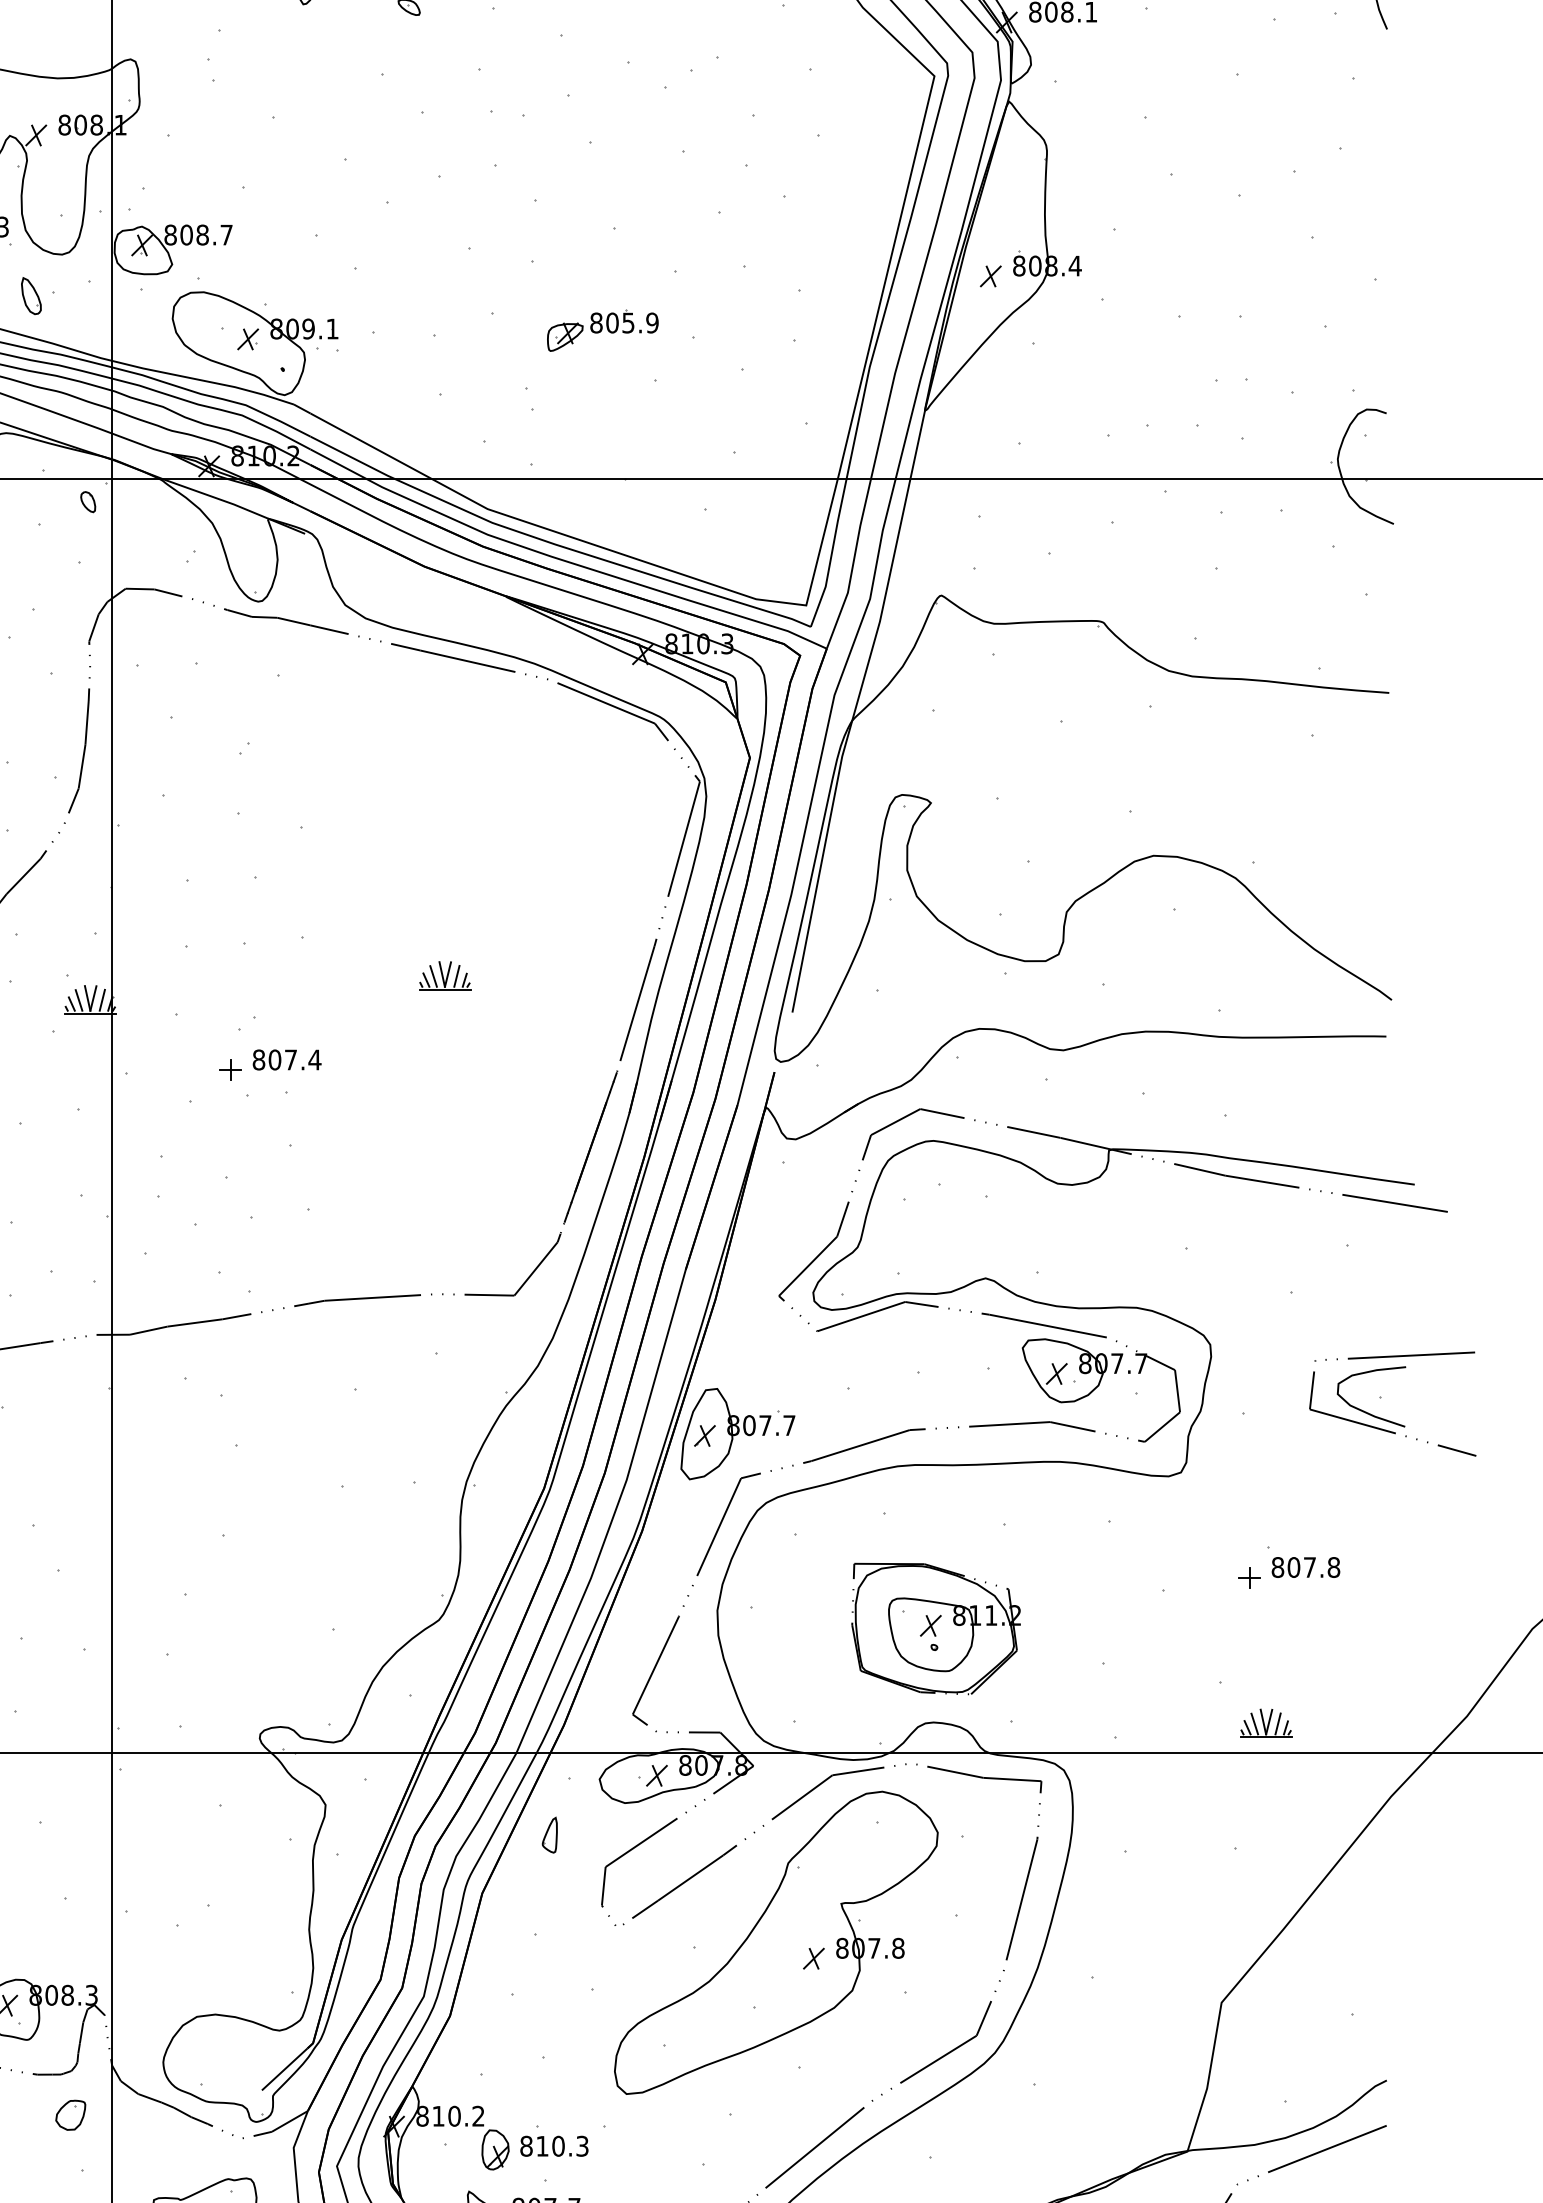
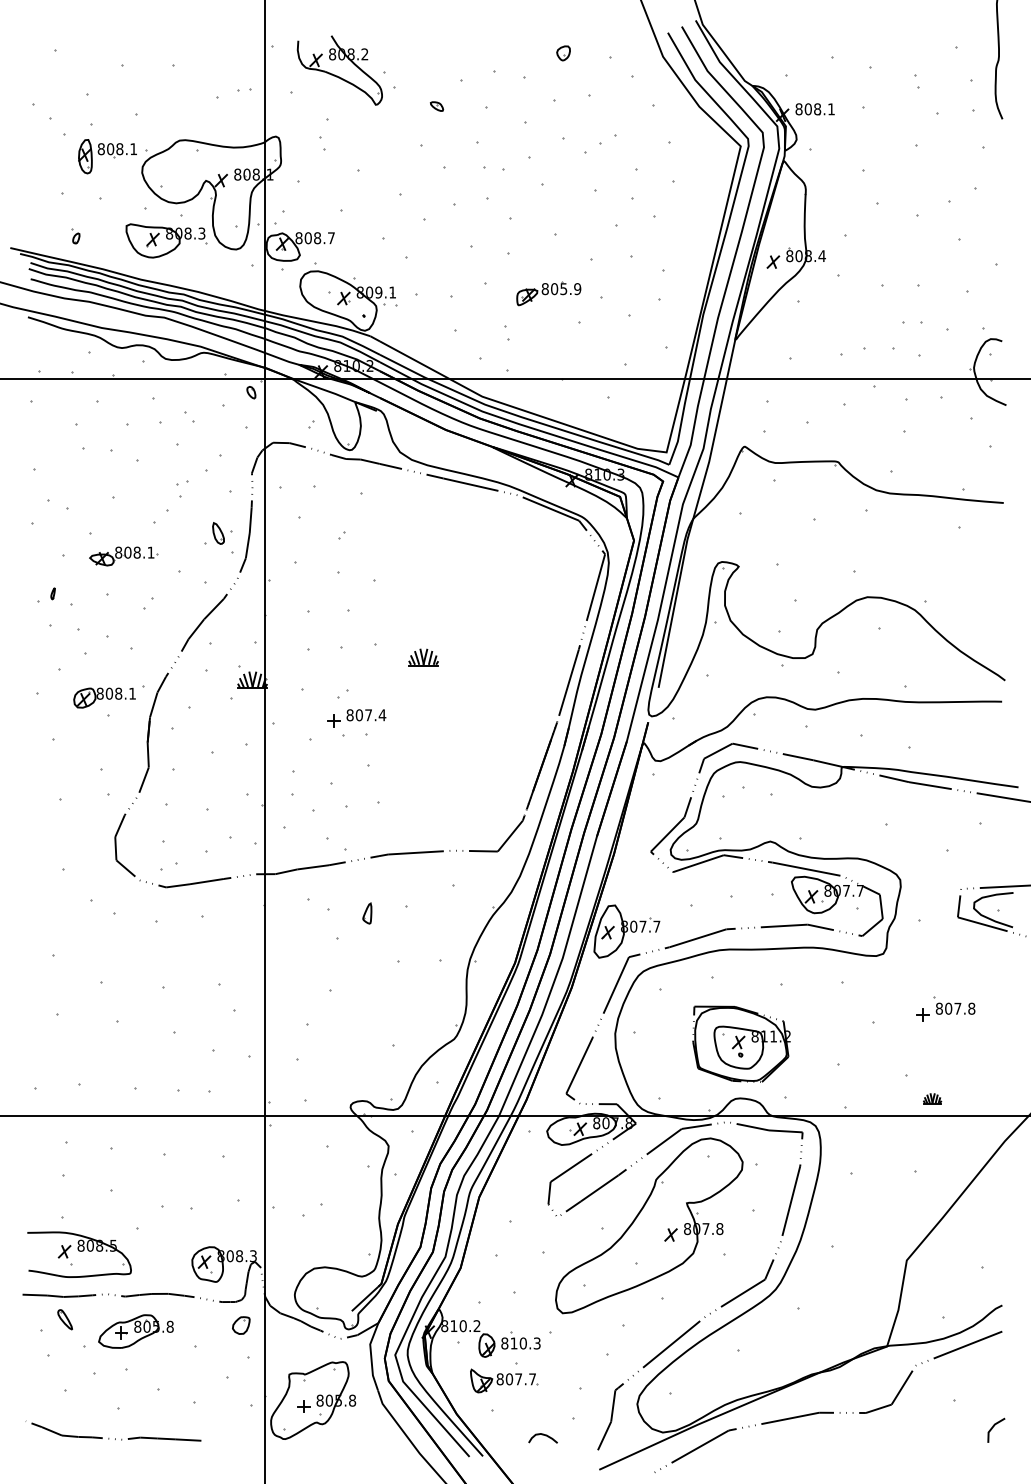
part: (38, 296) -> (222, 533), moved
part: (444, 975) -> (423, 657), moved
part: (1266, 1722) -> (932, 1098), size x0.6
part: (550, 1835) -> (367, 913), moved

